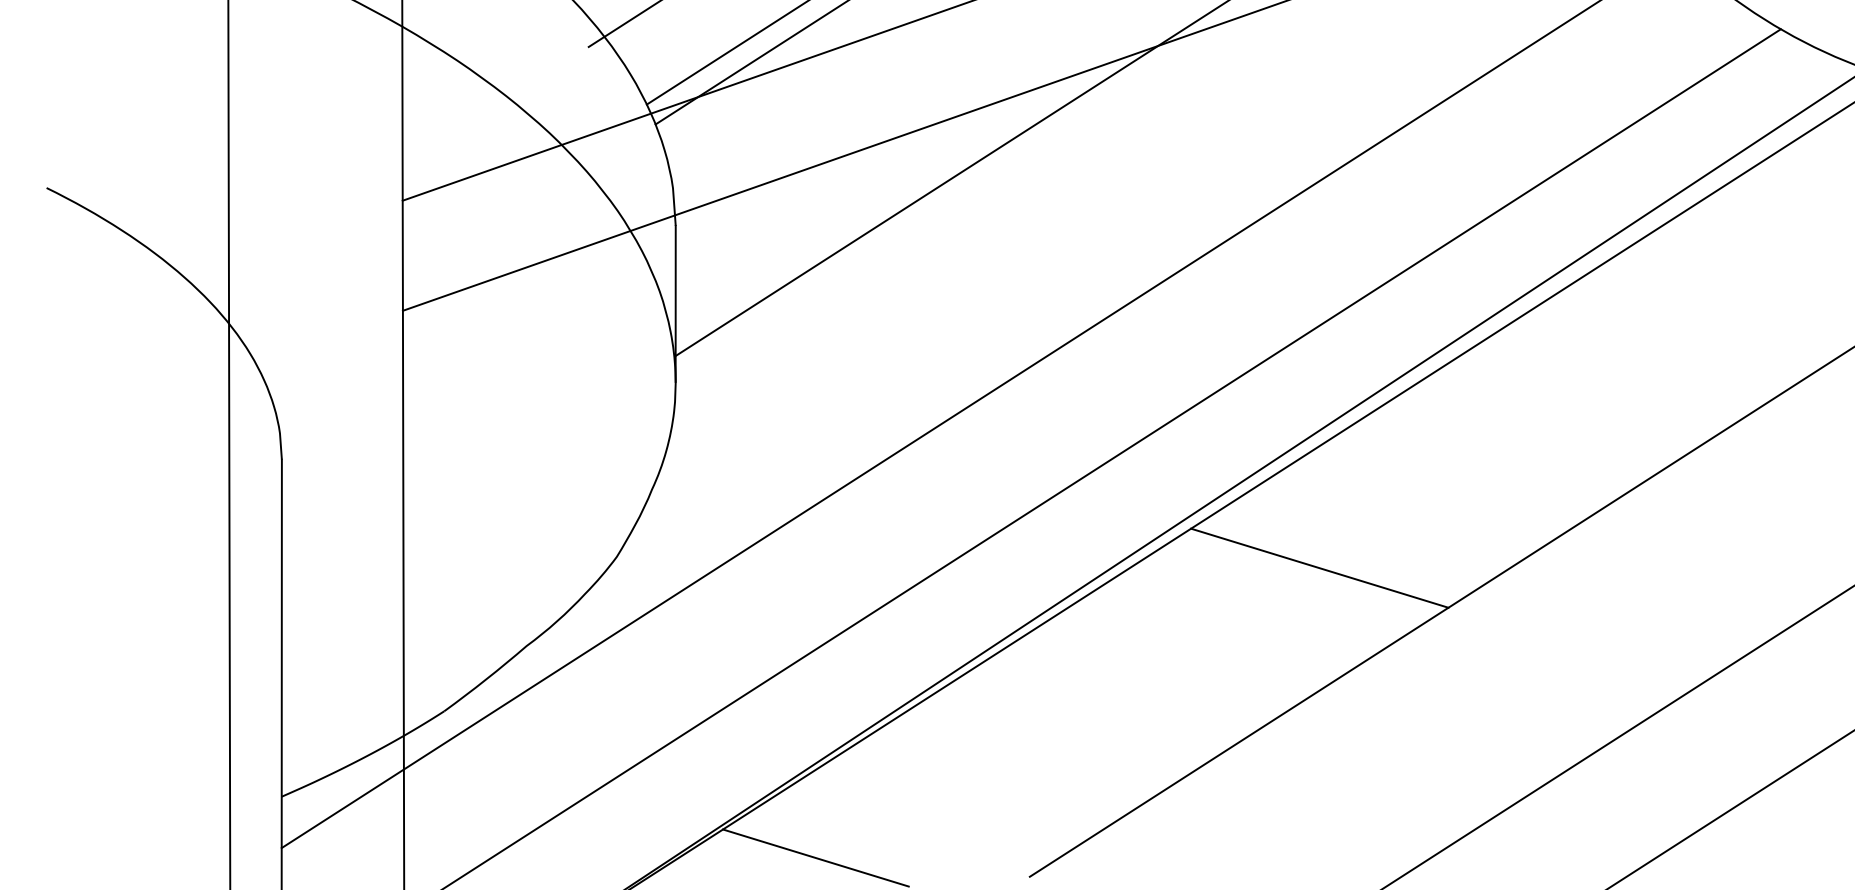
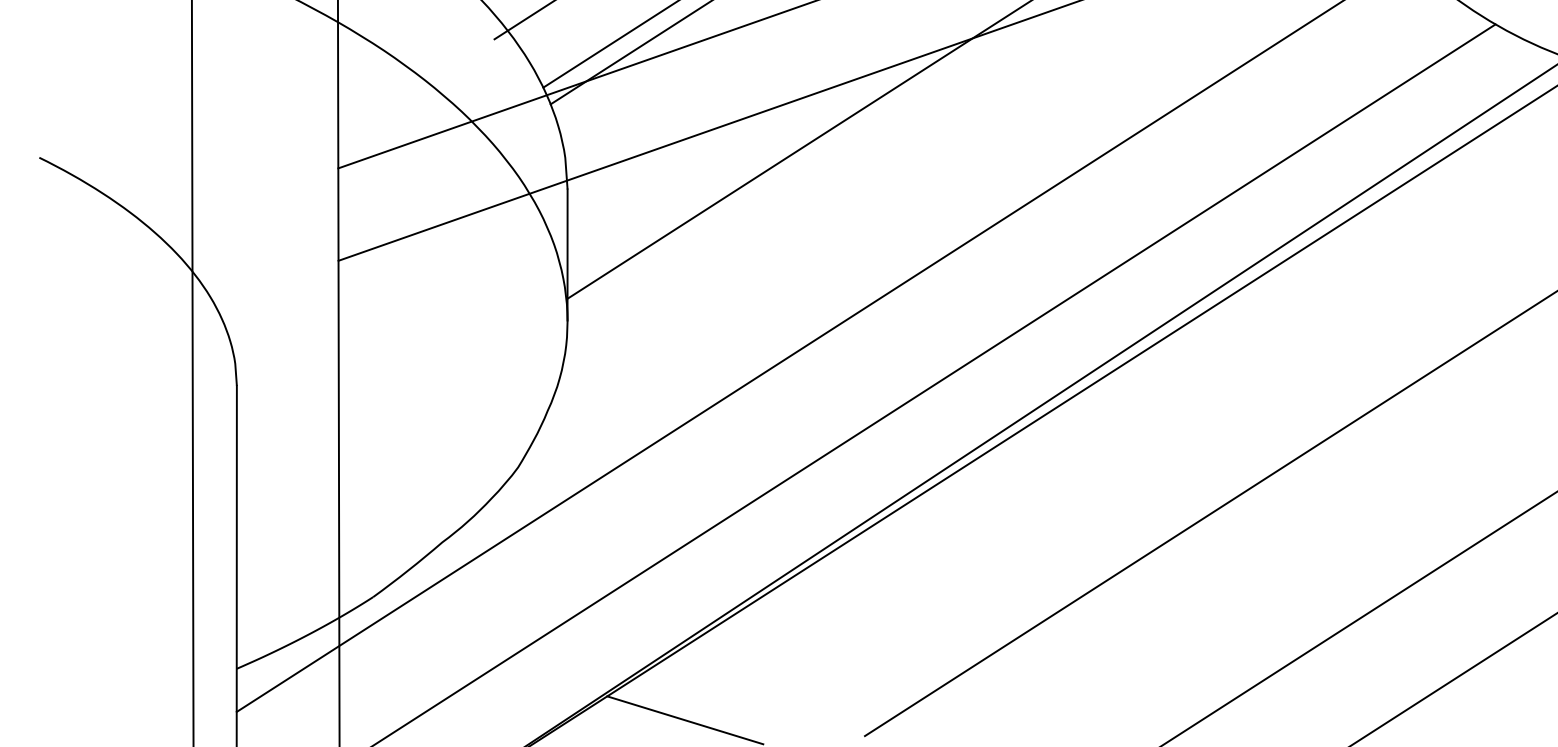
line: (1319, 567) -> (1108, 476), removed

